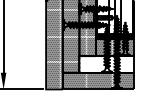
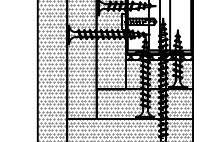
hatch: (106, 63) -> (144, 102), added

